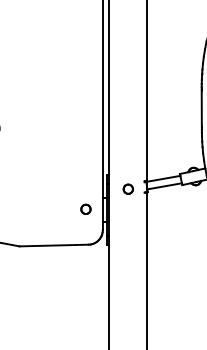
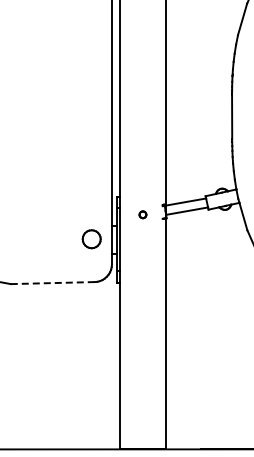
part: (127, 189) -> (142, 214), size x0.6
part: (85, 208) -> (90, 238), size x1.6
line: (53, 245) -> (52, 283), solid -> dashed

